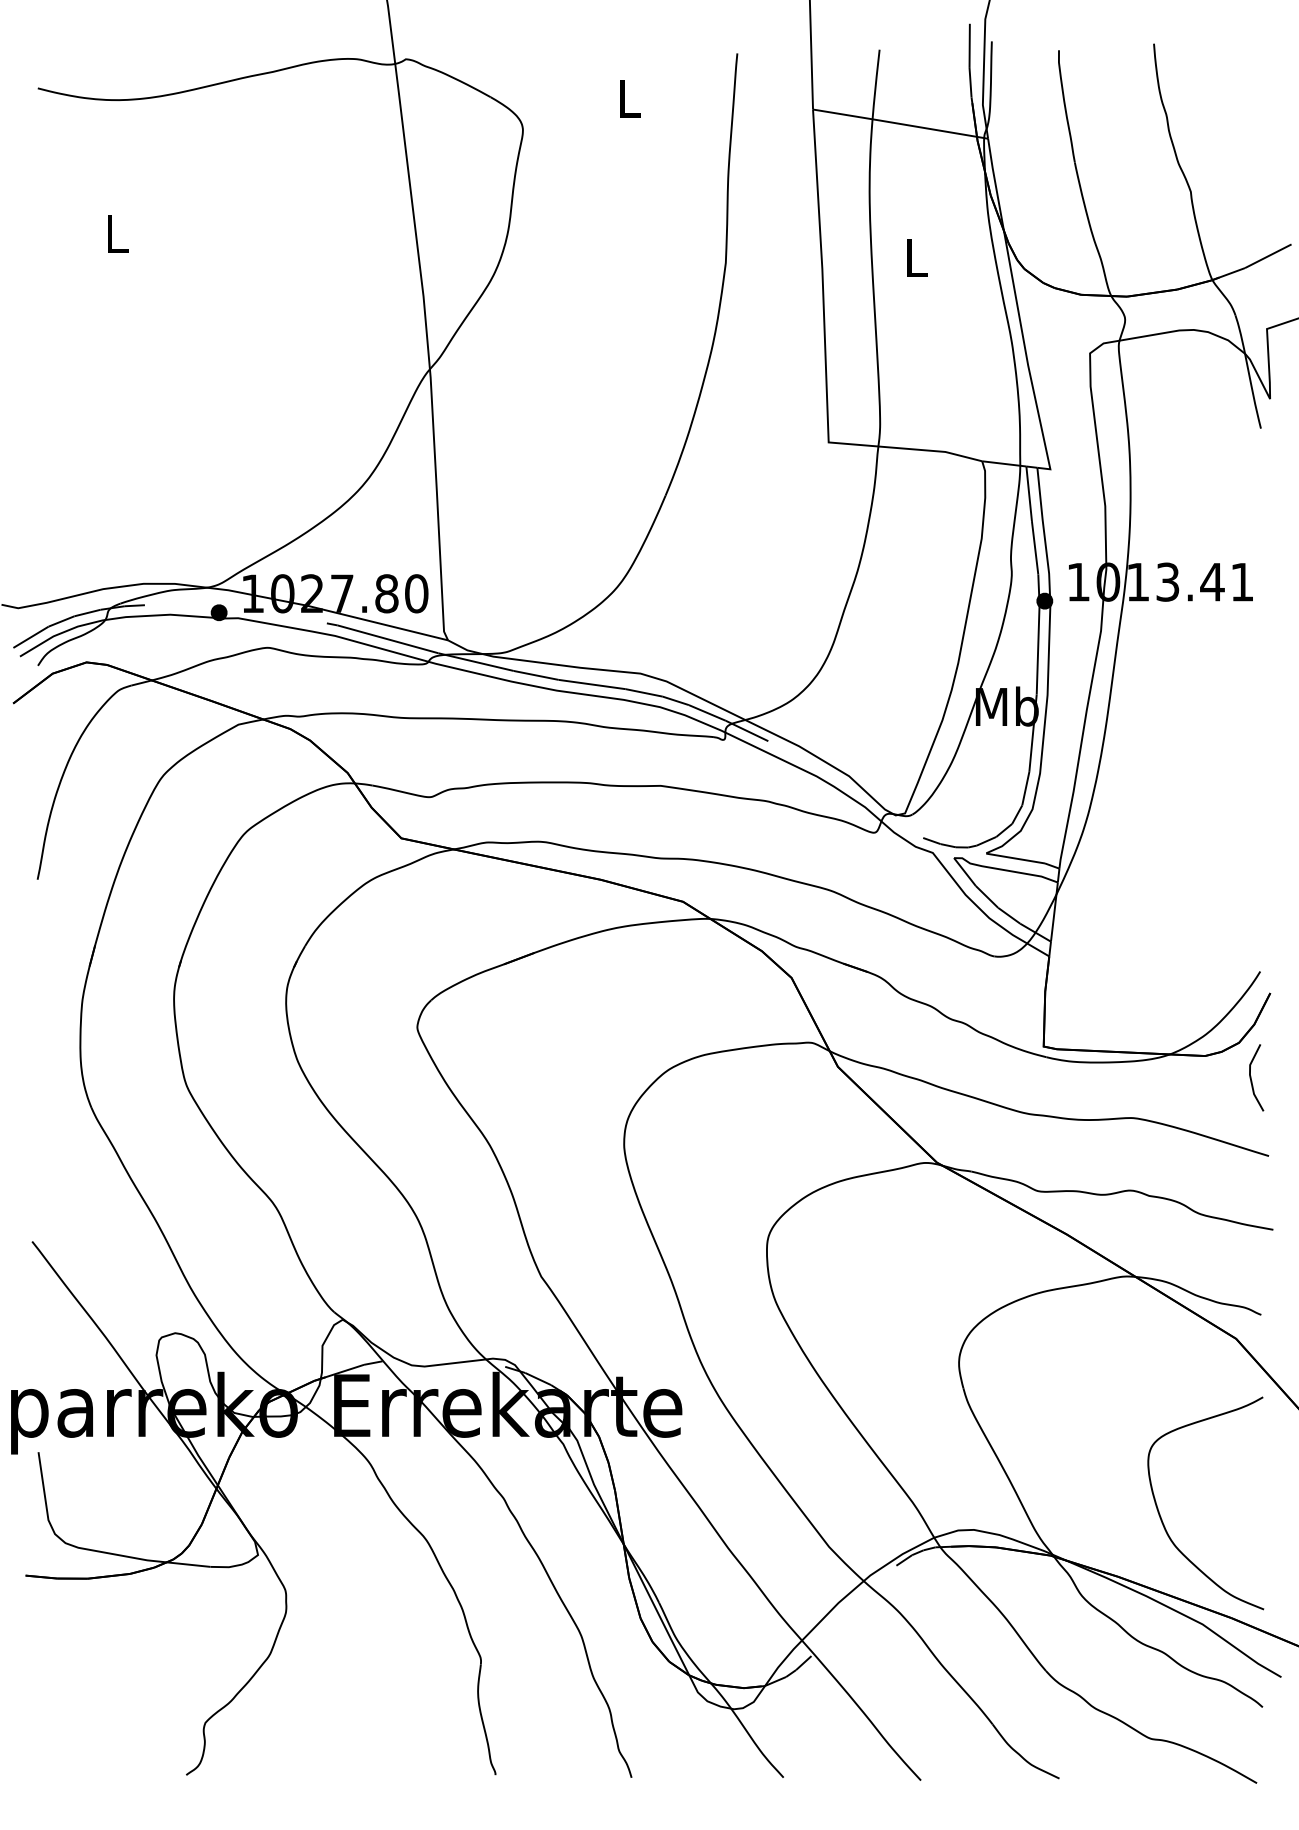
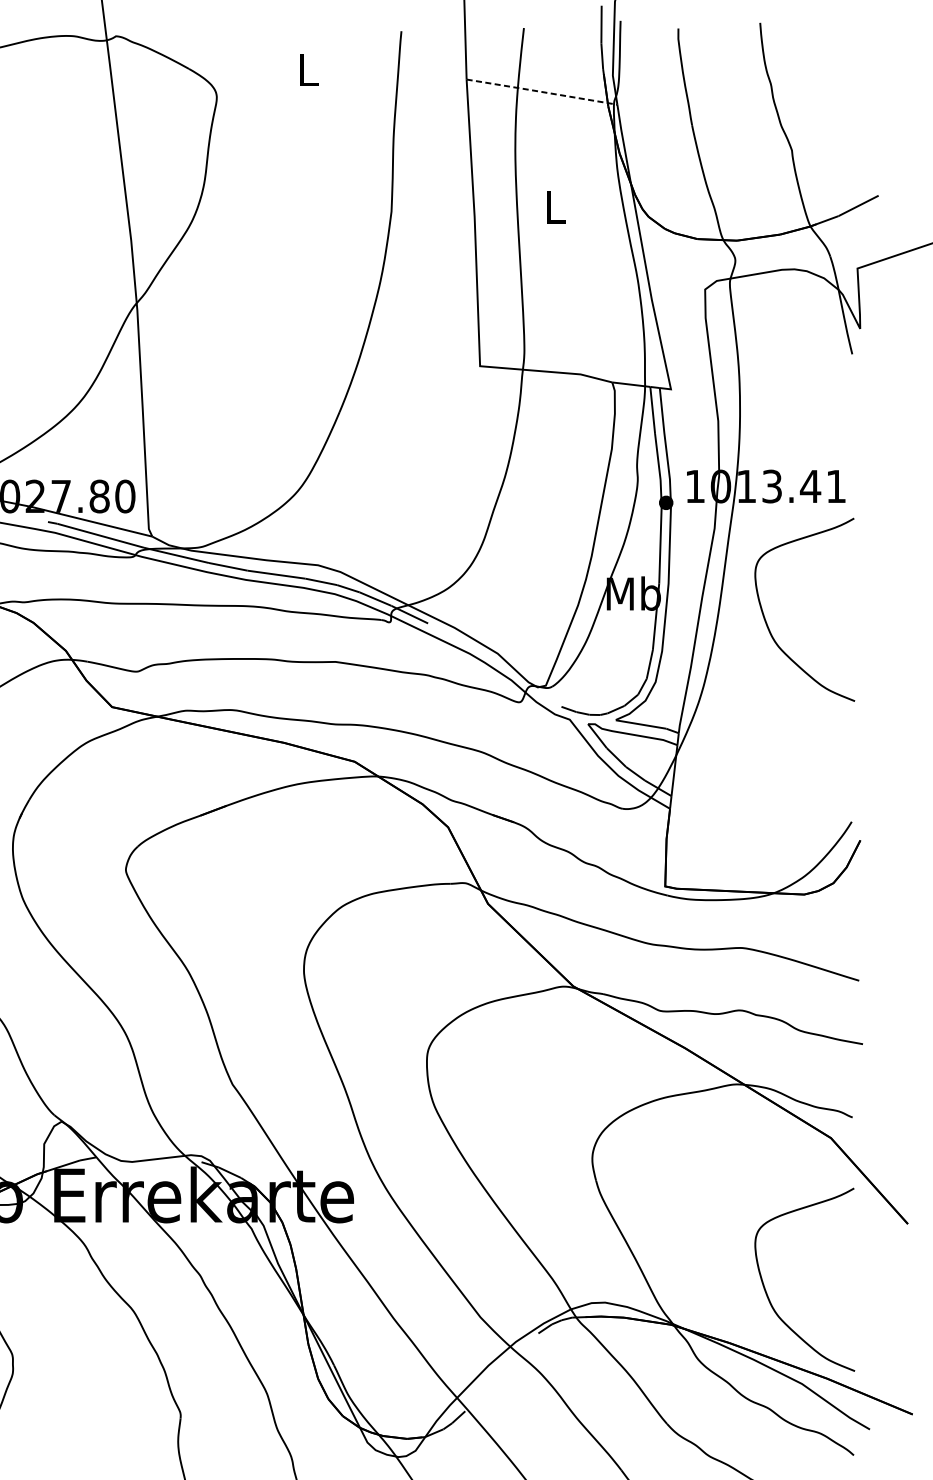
line: (900, 123) -> (541, 91), solid -> dashed
curve: (1161, 738) -> (766, 621), added
line: (1251, 1077) -> (844, 913), removed

